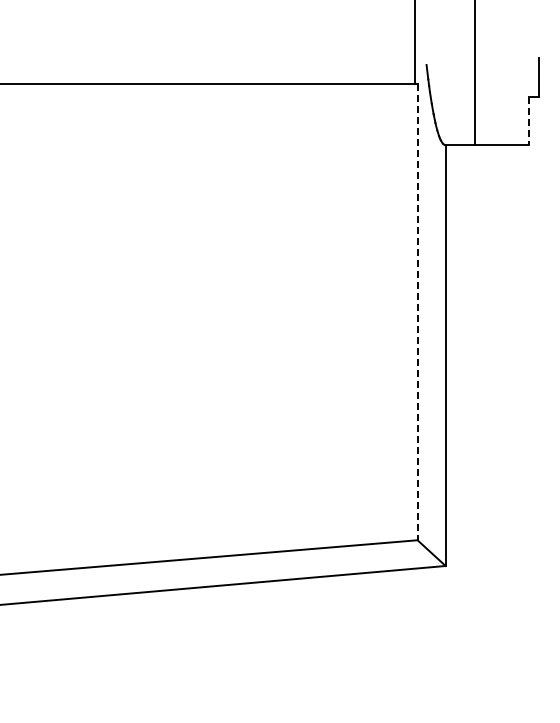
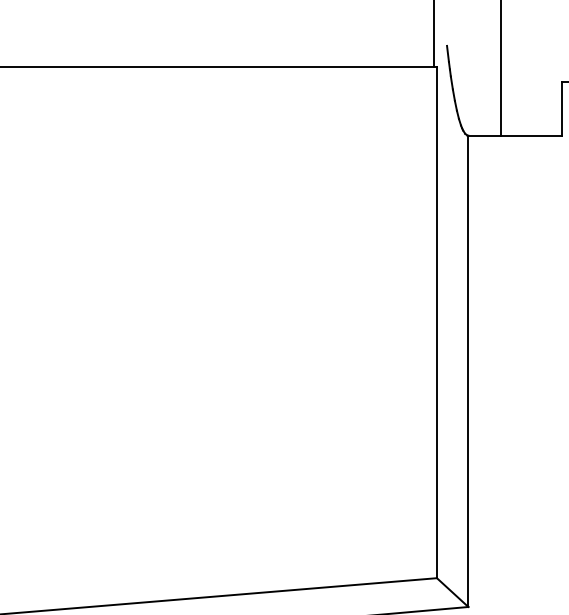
line: (528, 121) -> (561, 109), dashed -> solid
line: (417, 312) -> (436, 323), dashed -> solid

